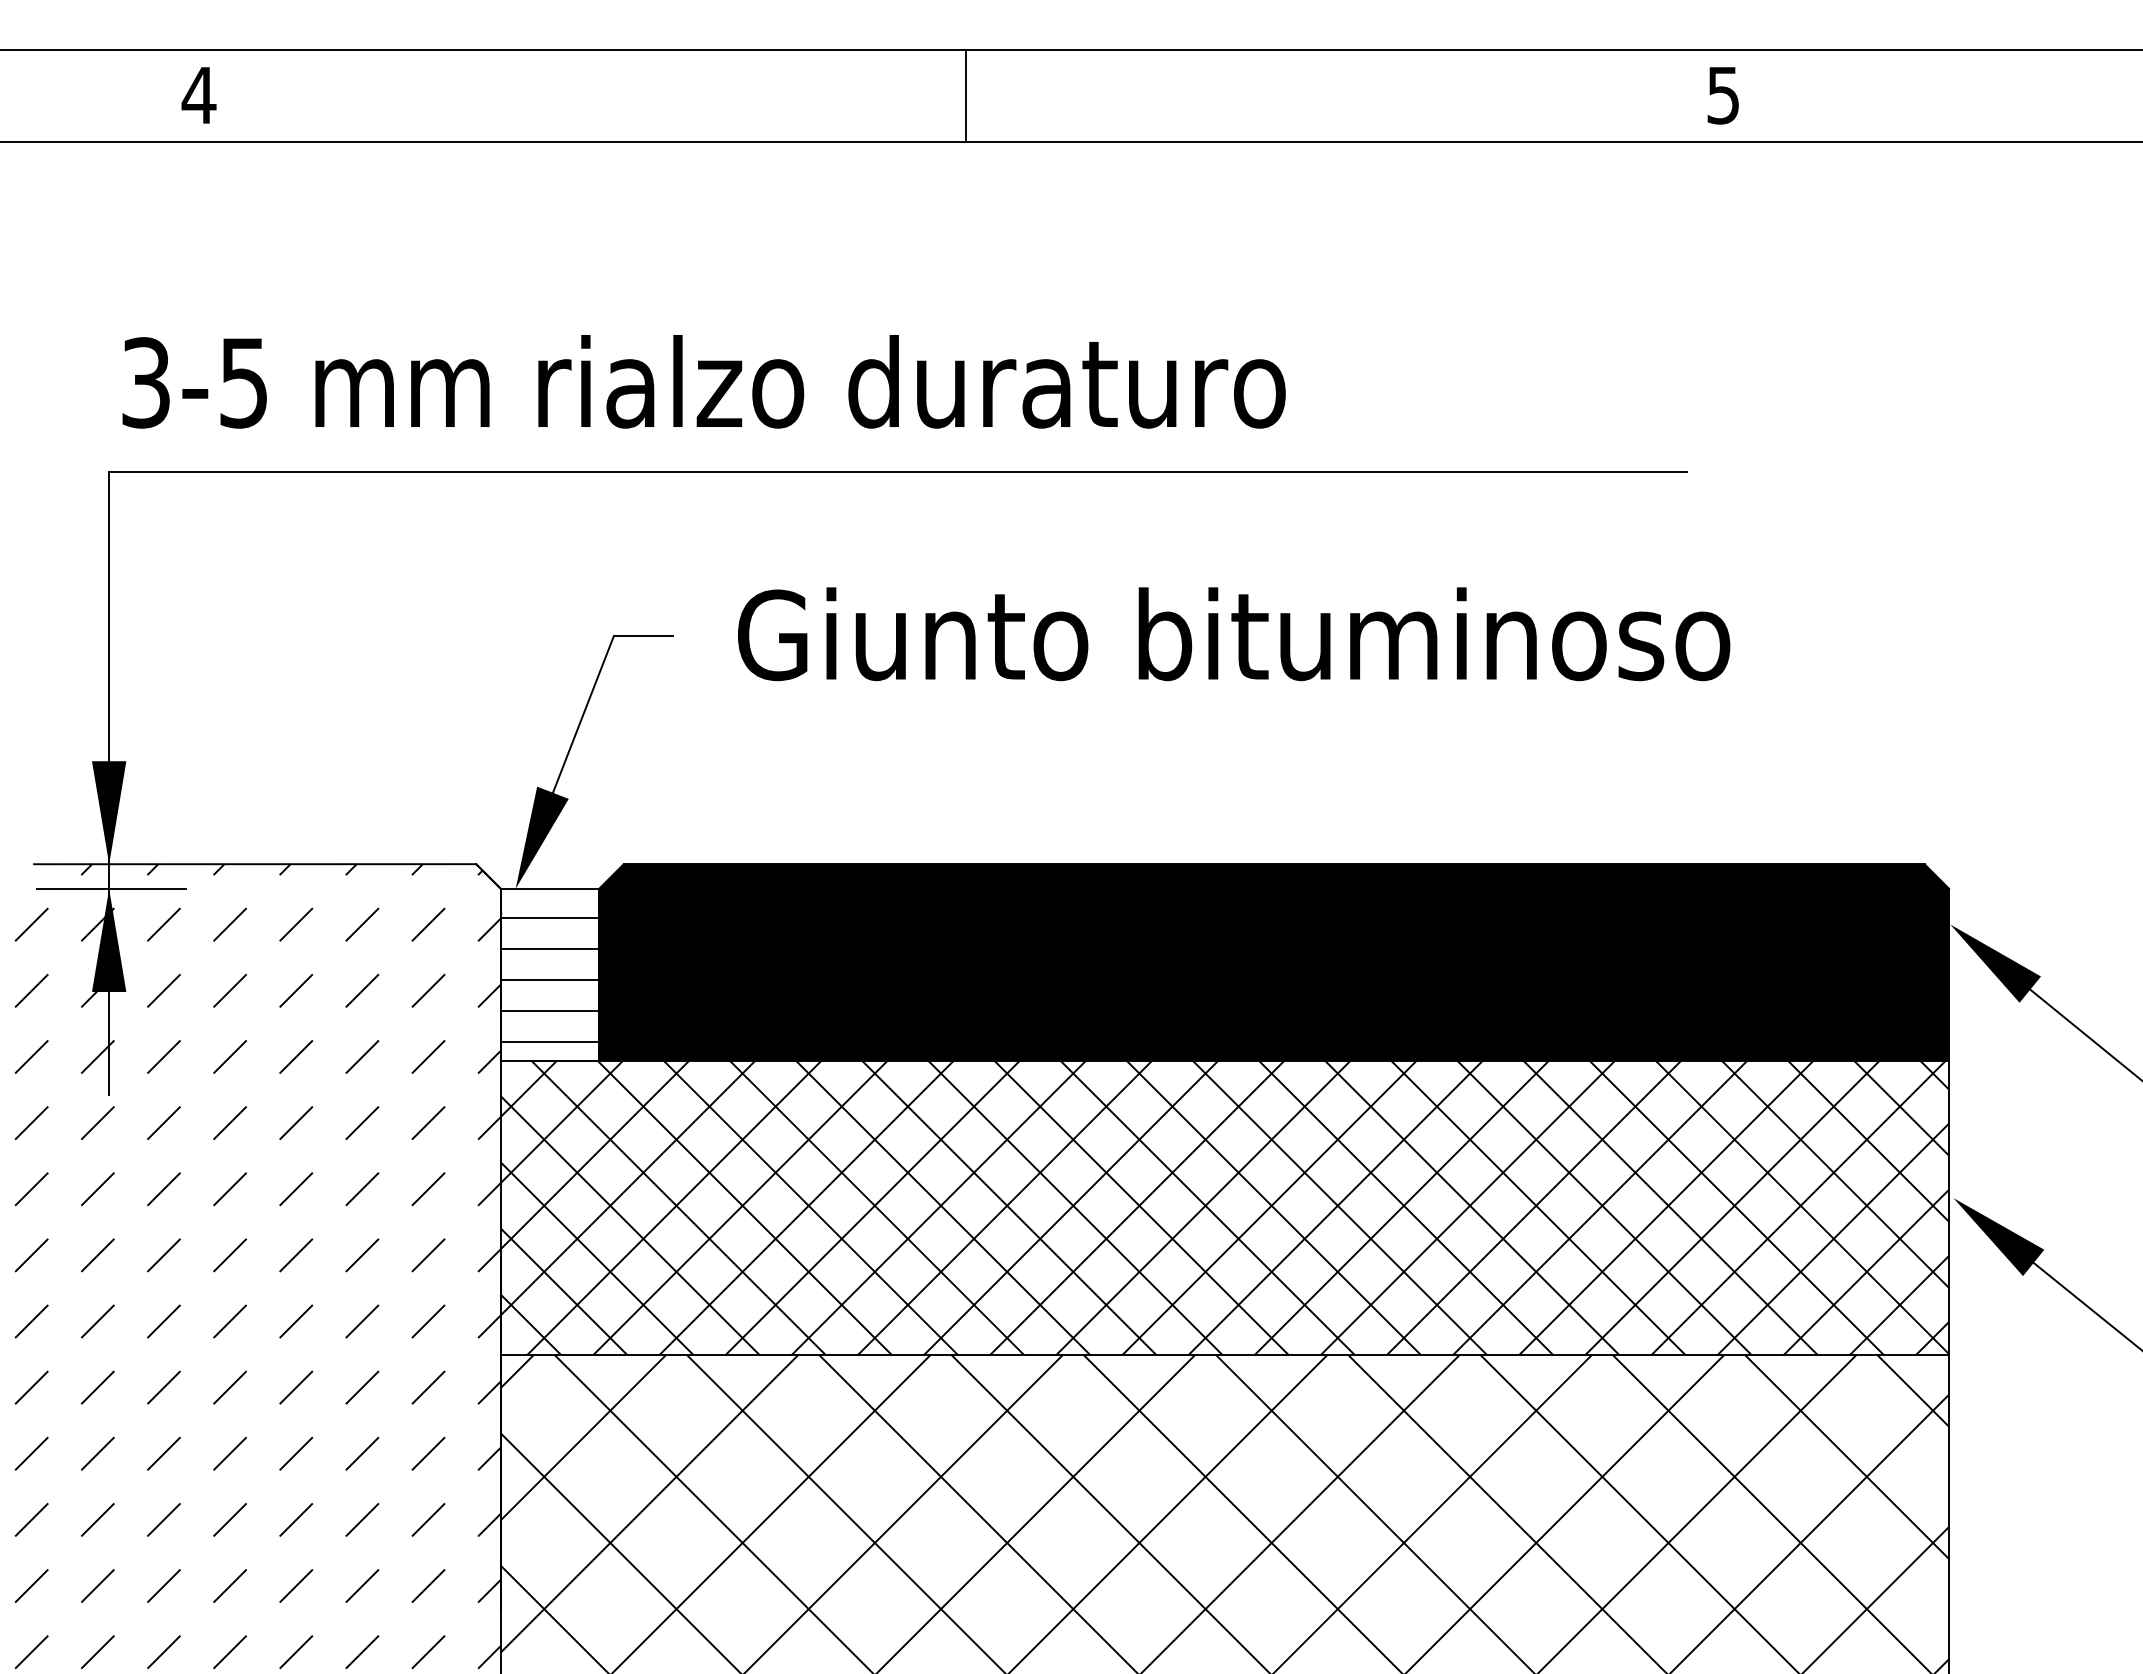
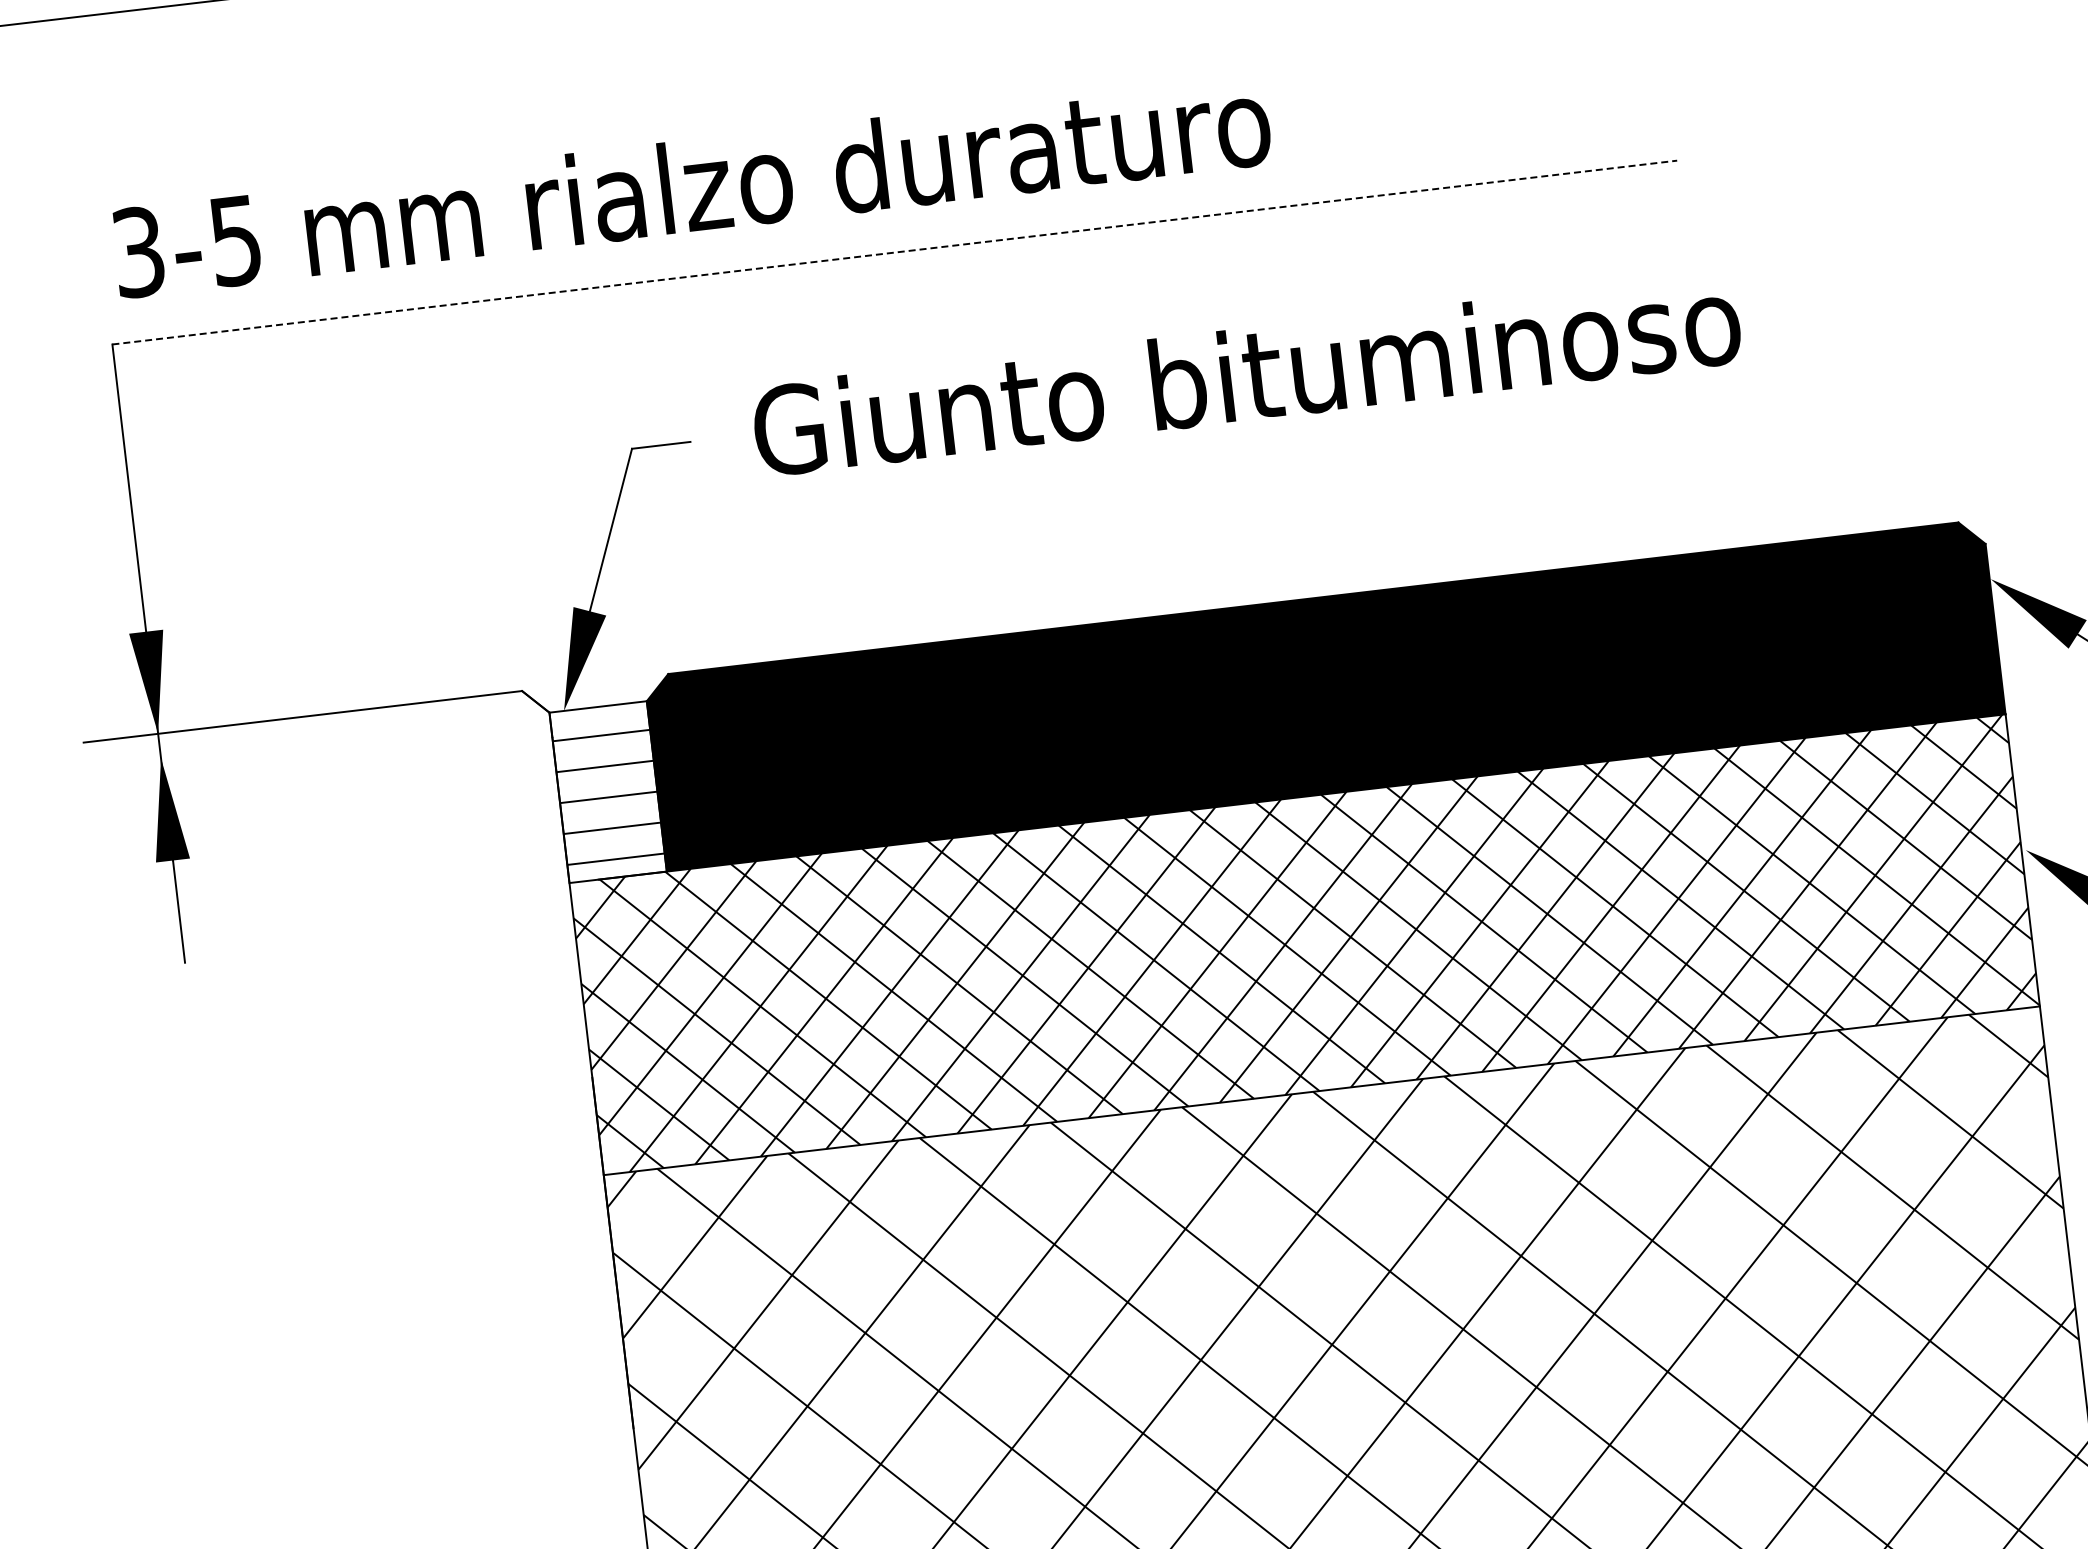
line: (898, 471) -> (895, 252), solid -> dashed
line: (110, 888) -> (162, 757), removed
hatch: (257, 1266) -> (352, 1115), removed

